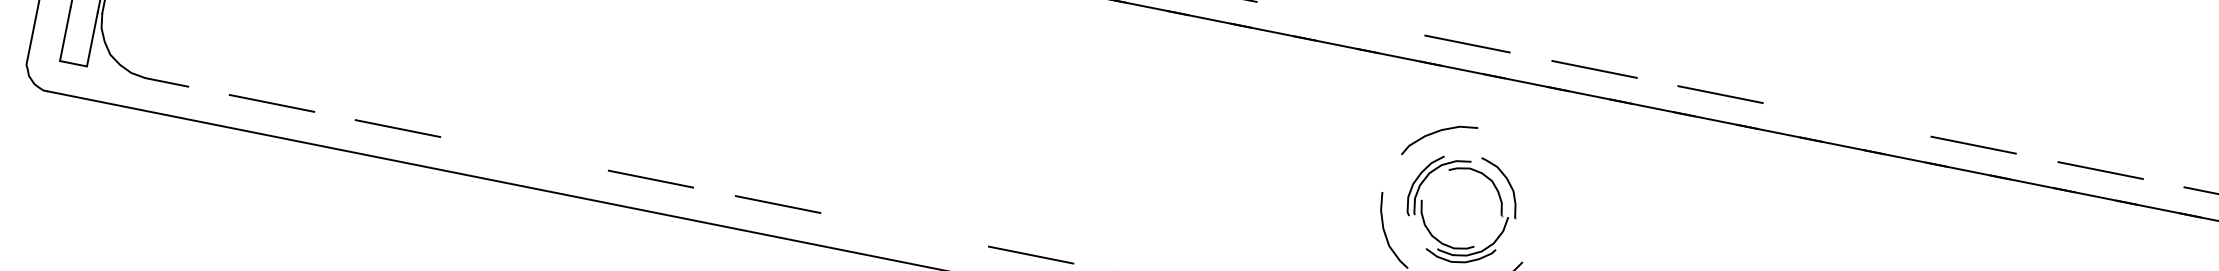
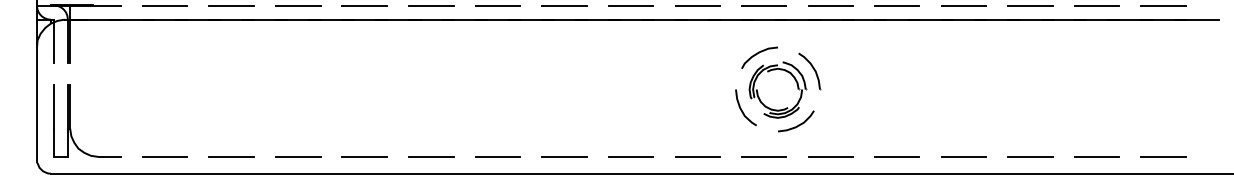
line: (1340, 19) -> (697, 6), added
line: (1846, 120) -> (963, 6), added
line: (525, 153) -> (298, 156), added
part: (1529, 185) -> (809, 71), added
line: (903, 228) -> (497, 156), added

